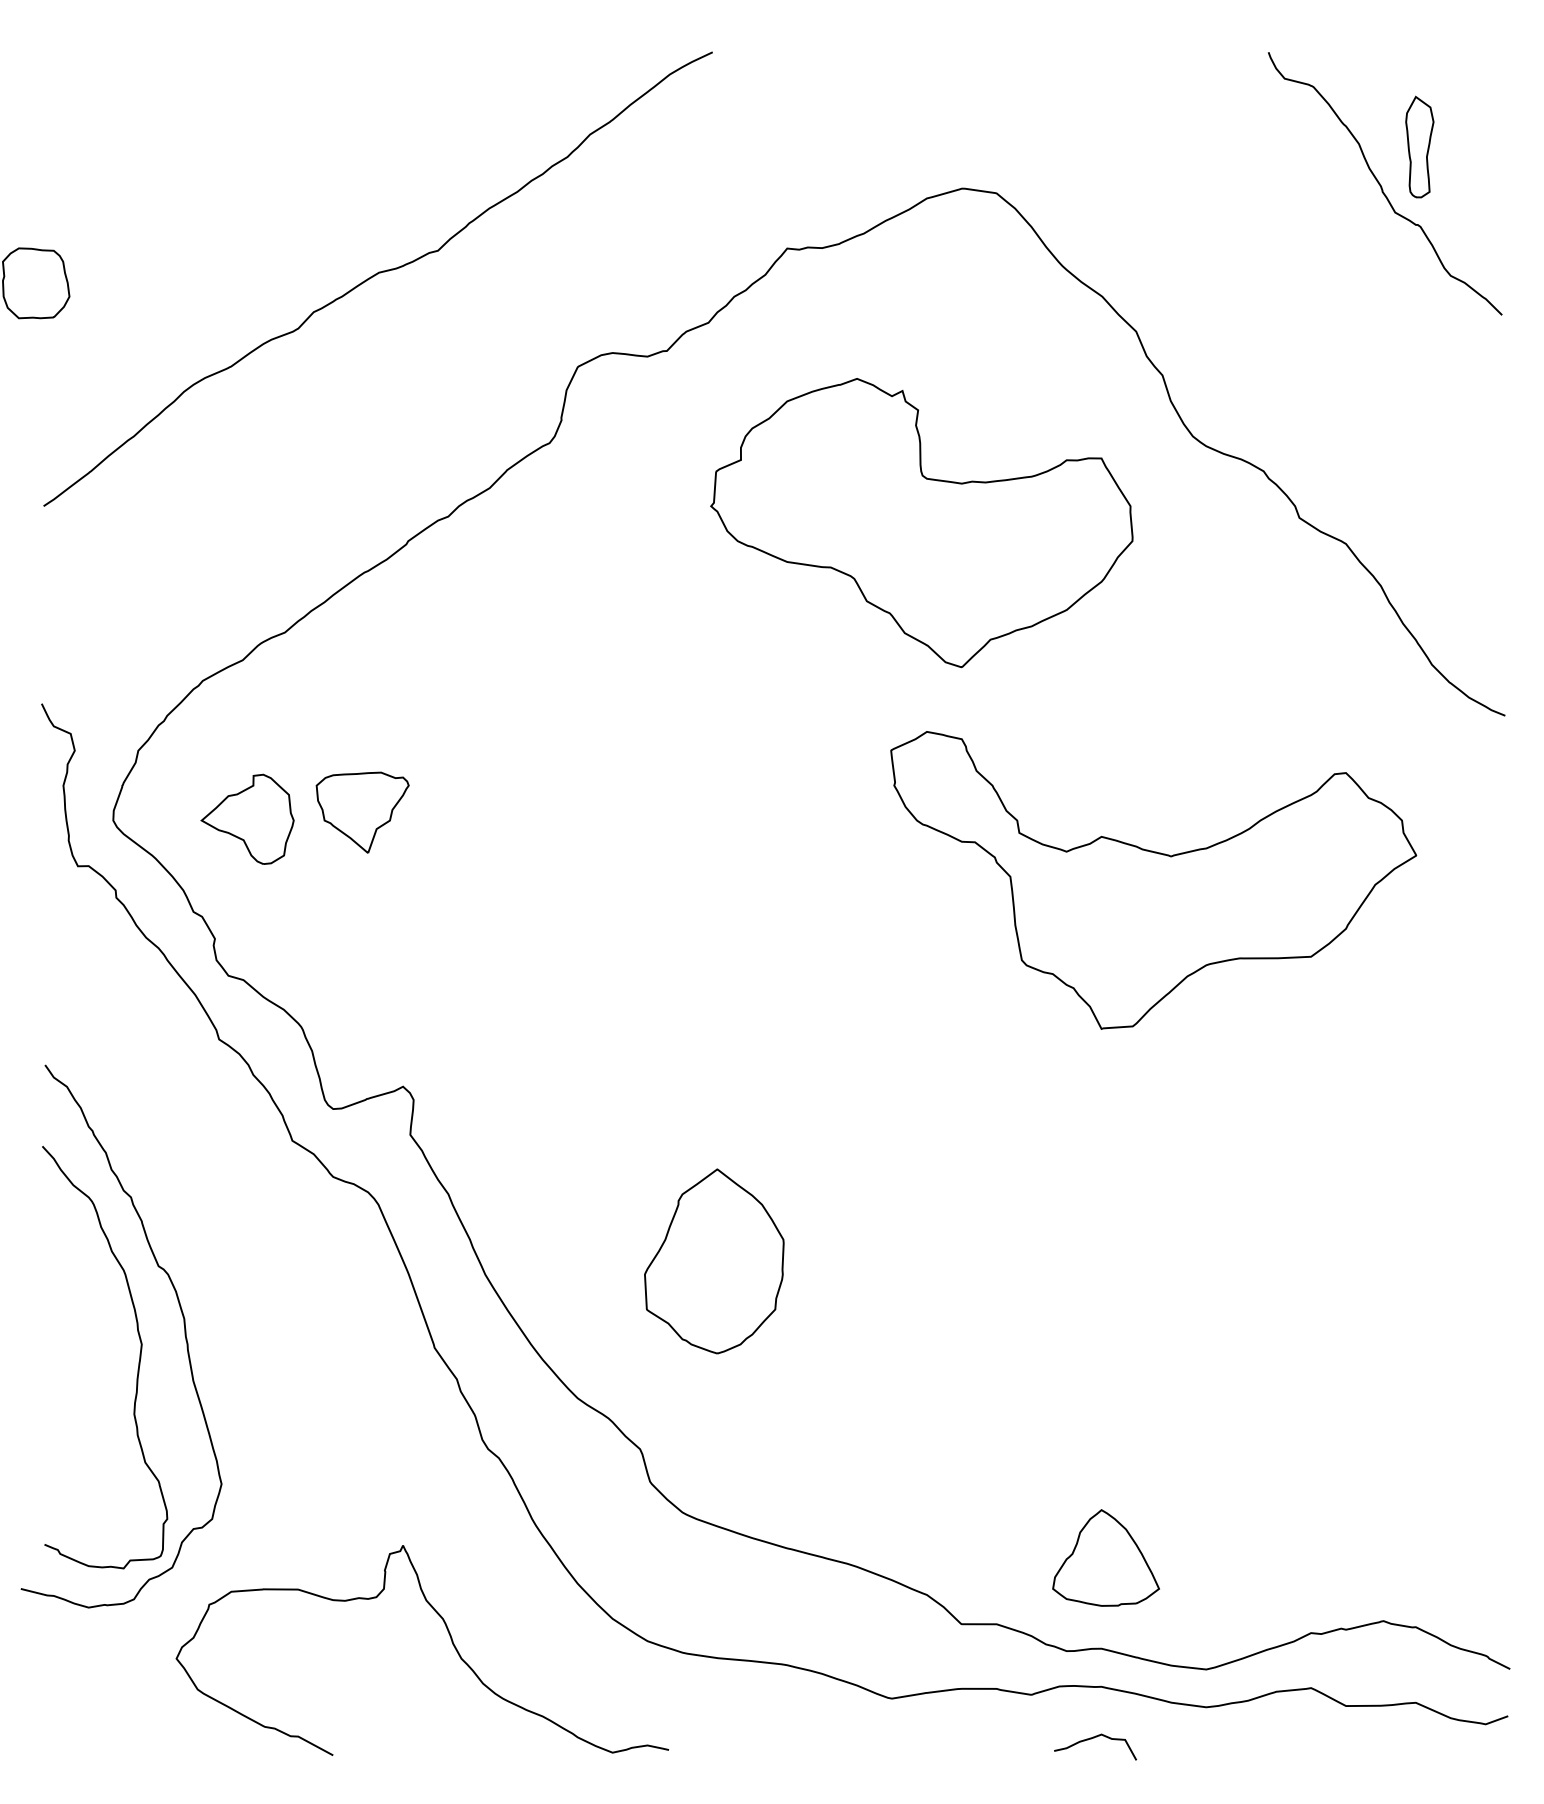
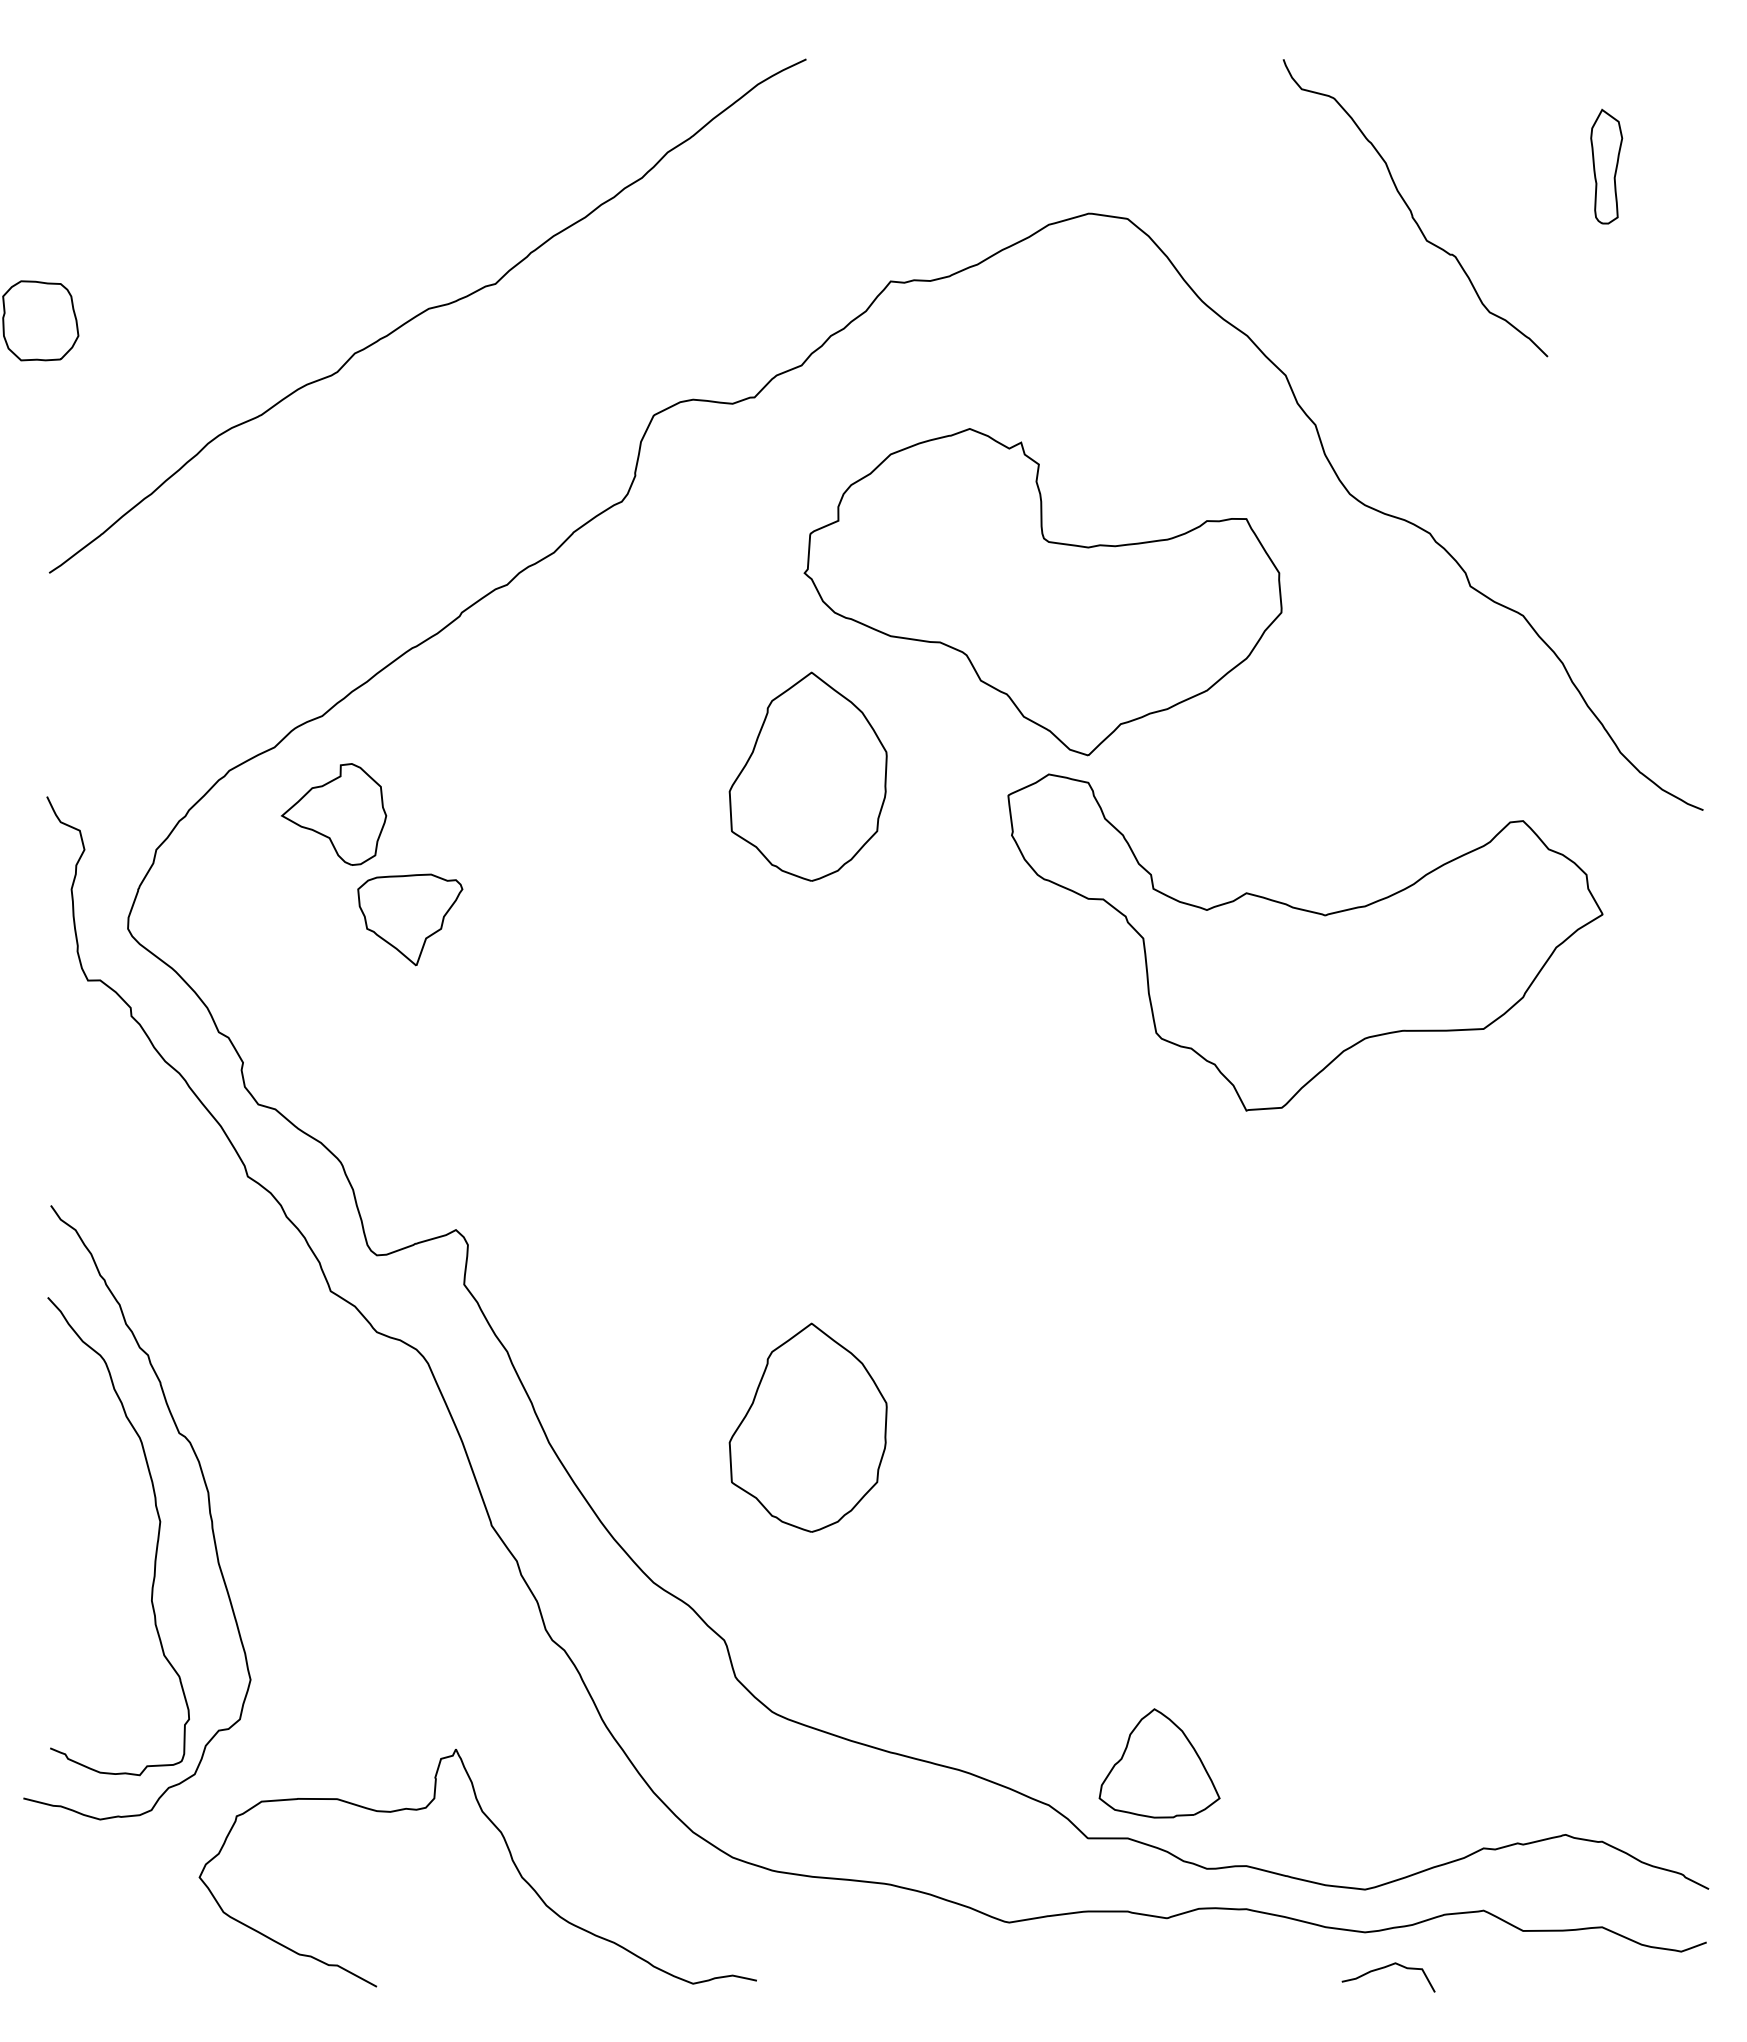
curve: (1381, 185) -> (1411, 210), moved
part: (713, 685) -> (807, 776), added
part: (248, 819) -> (334, 814), moved
part: (1153, 880) -> (1305, 942), moved
part: (1106, 1558) -> (1159, 1763), moved
curve: (1091, 1739) -> (1384, 1968), moved

